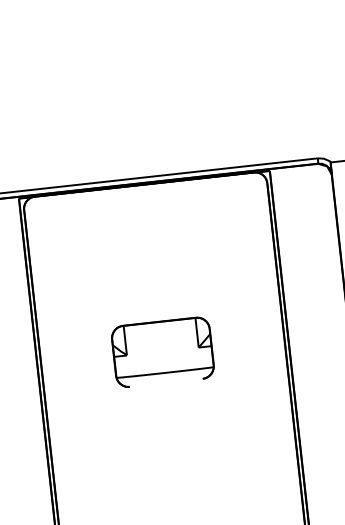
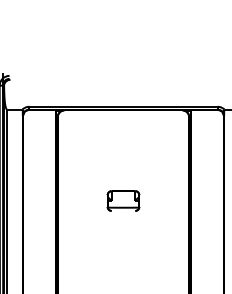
part: (162, 351) -> (123, 200), size x0.6

